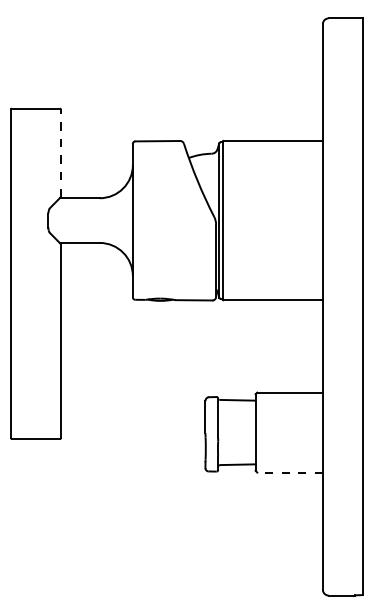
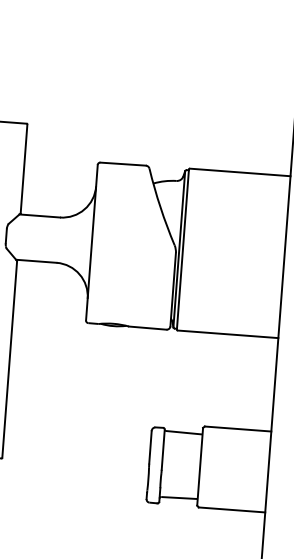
line: (60, 153) -> (23, 169), dashed -> solid
line: (290, 472) -> (232, 509), dashed -> solid

